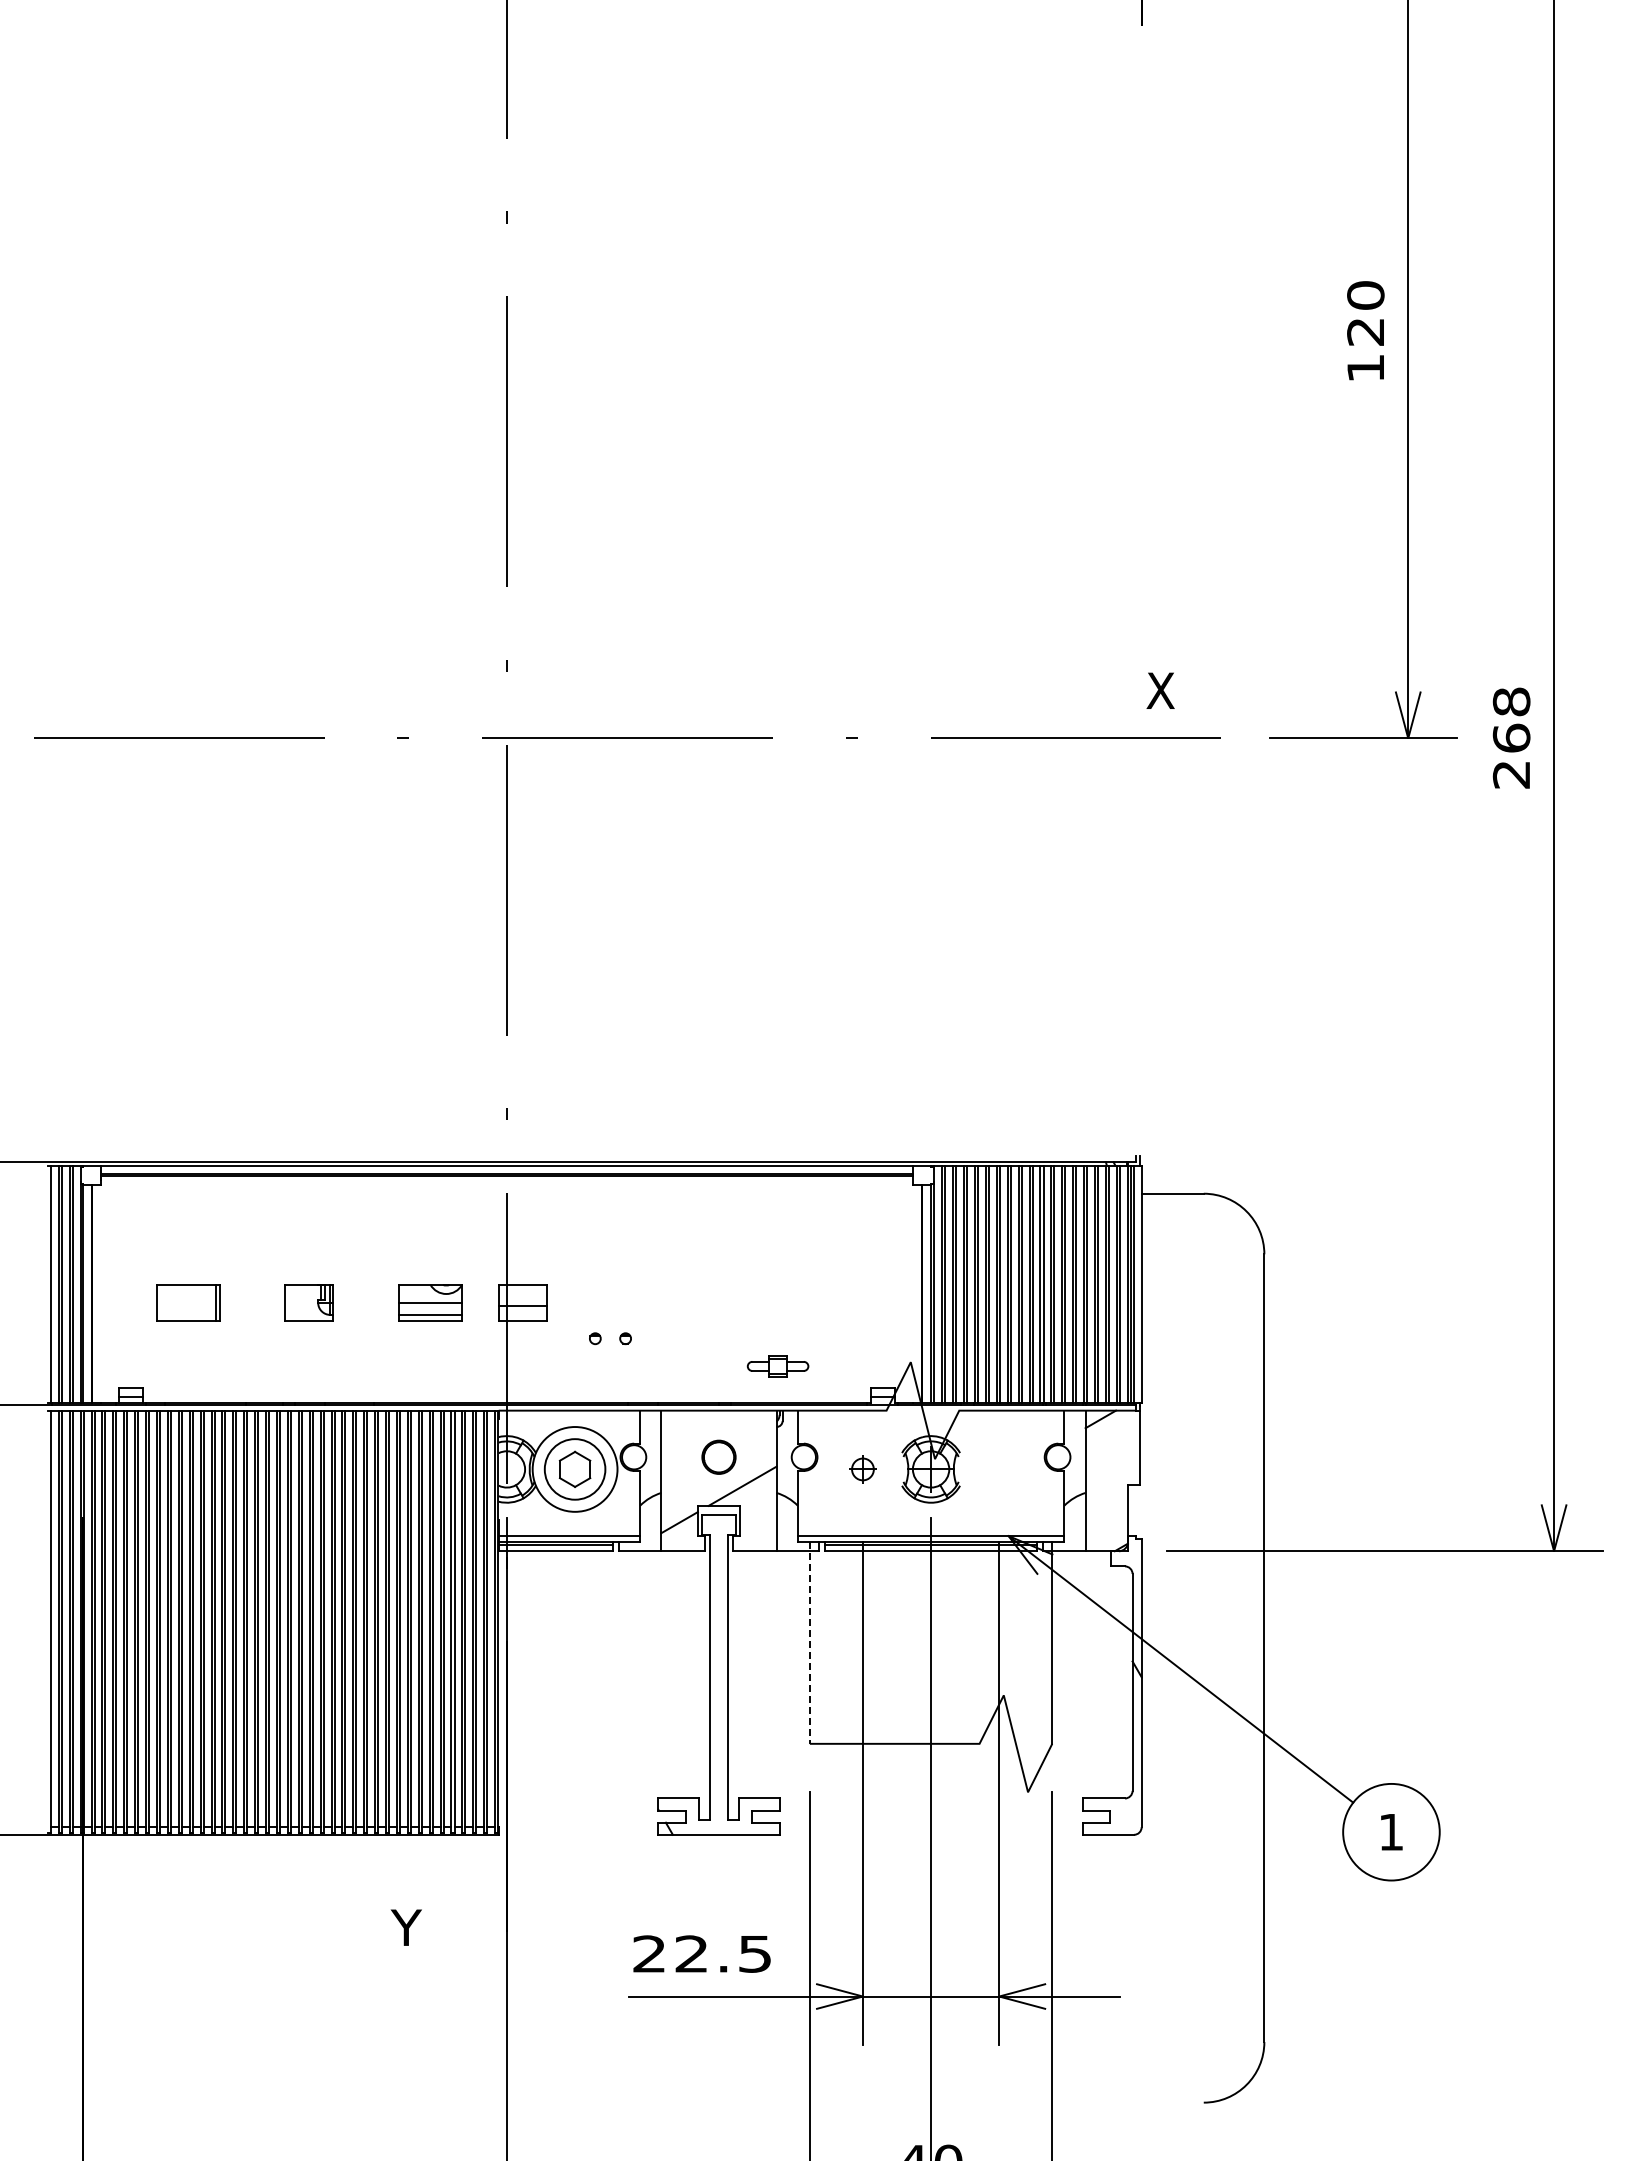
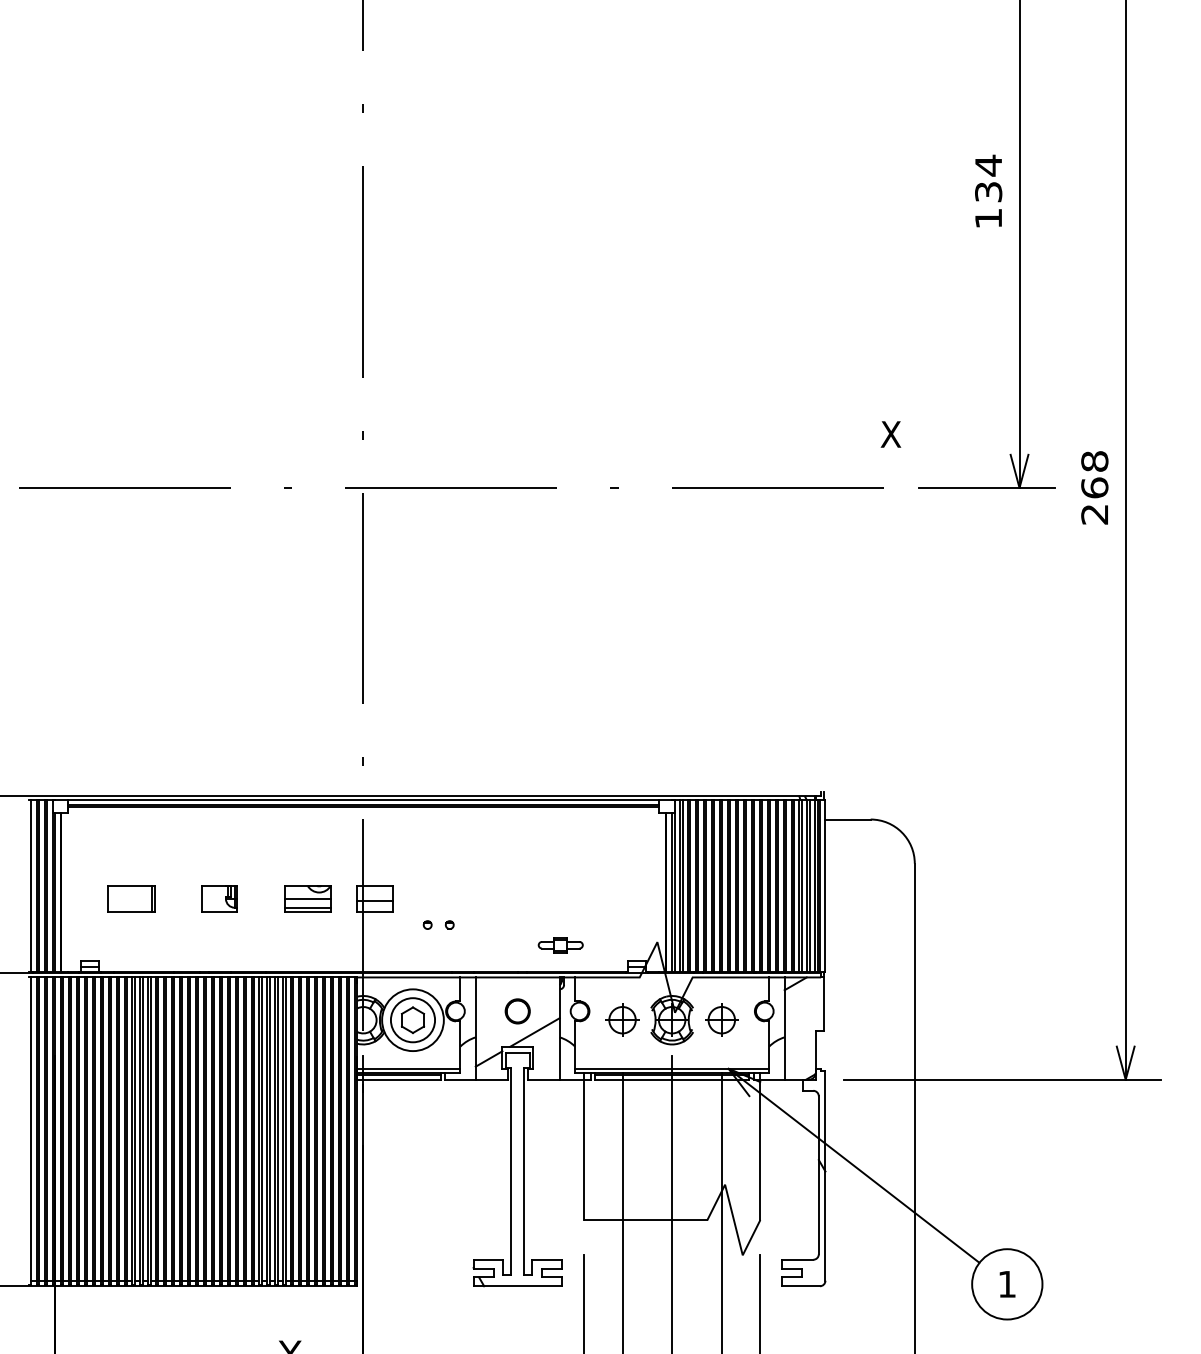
text: (1365, 312) -> (988, 177), 120 -> 134
text: (1160, 690) -> (890, 434), moved
part: (862, 1469) -> (622, 1020), size x1.67
part: (999, 1469) -> (721, 1020), added
line: (809, 1642) -> (583, 1146), dashed -> solid

